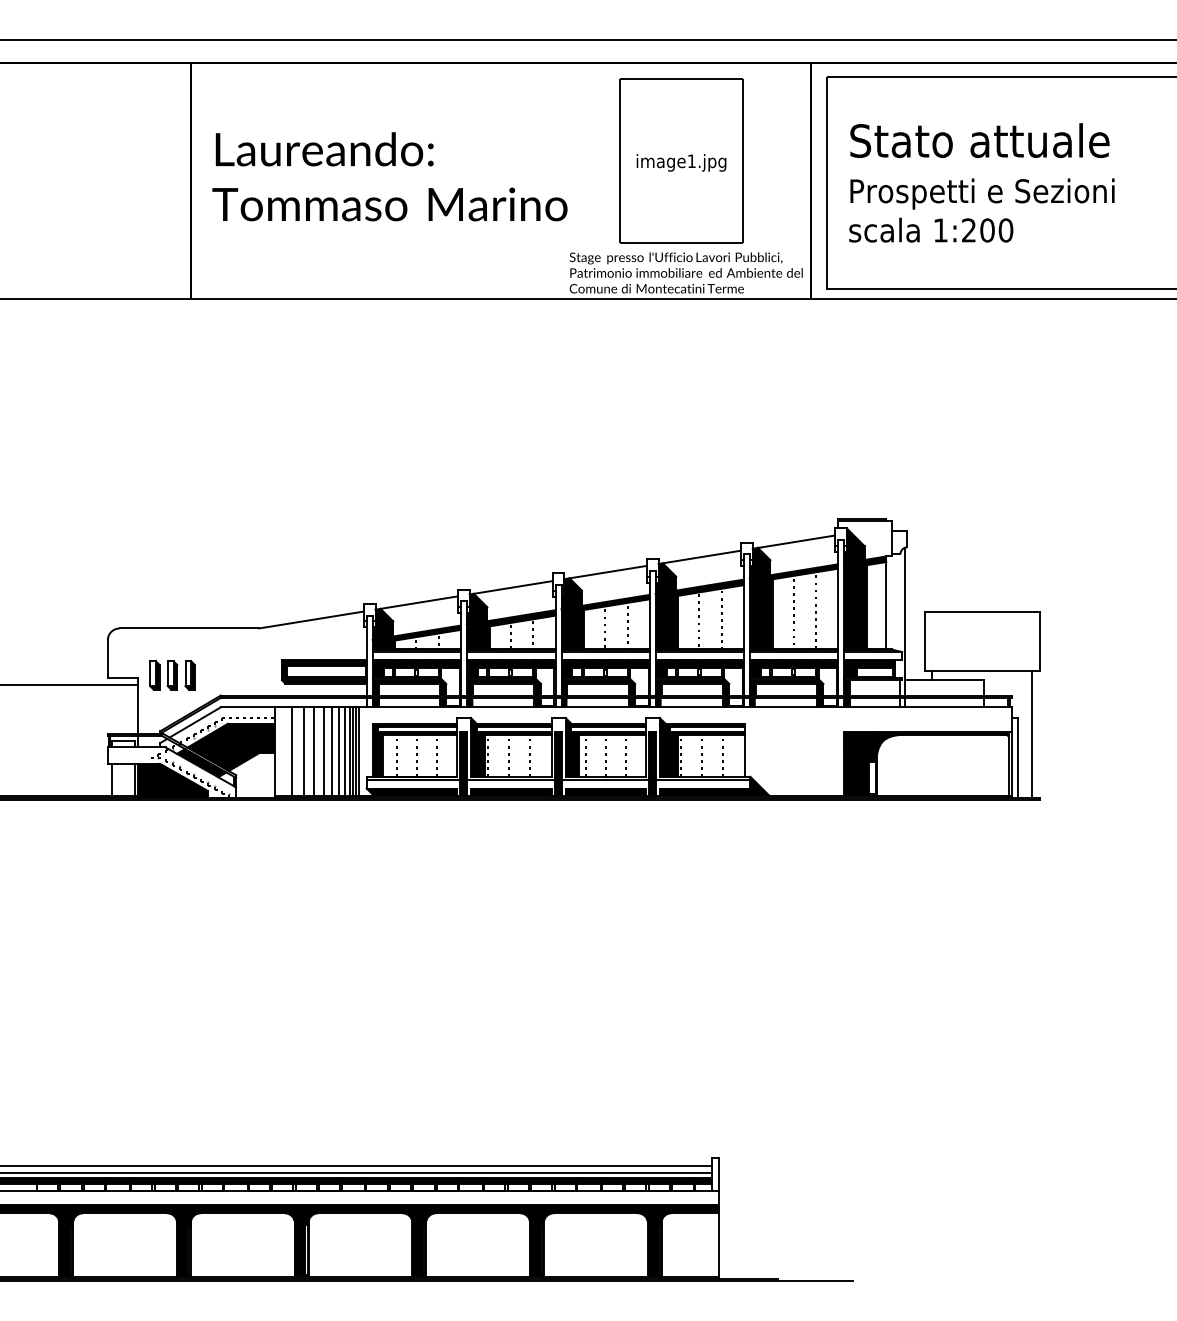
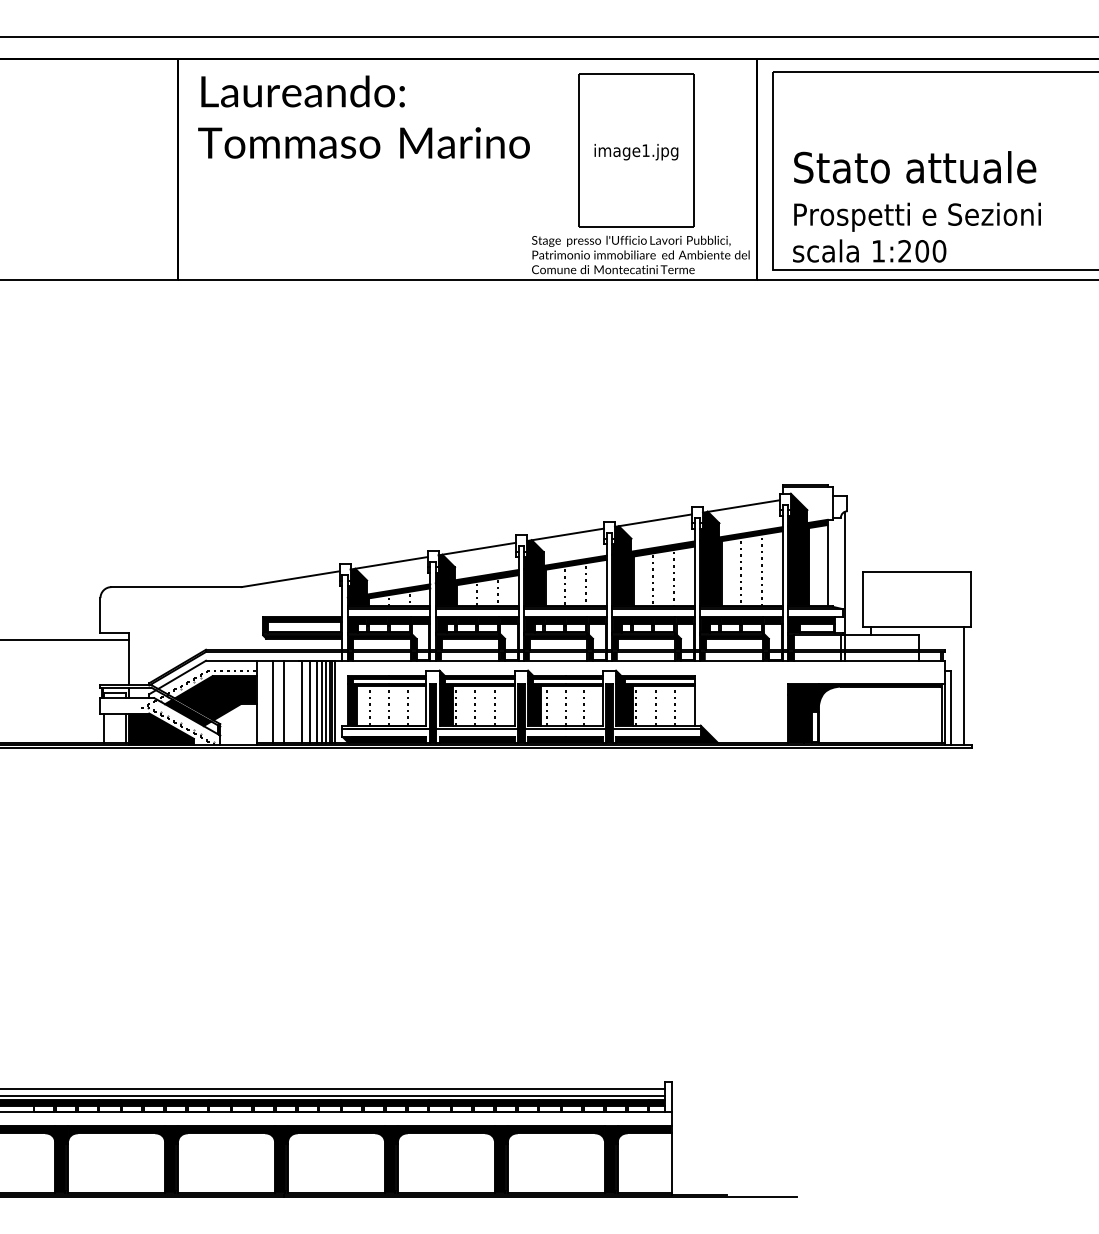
text: (389, 176) -> (363, 116), moved
text: (981, 182) -> (916, 206), moved
part: (172, 674) -> (160, 630), removed
line: (314, 750) -> (293, 701), removed

